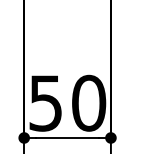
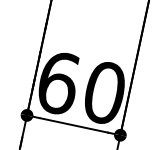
text: (46, 102) -> (59, 82), 50 -> 60

